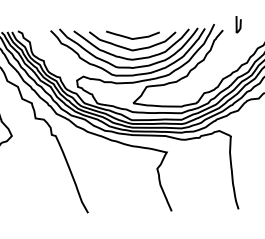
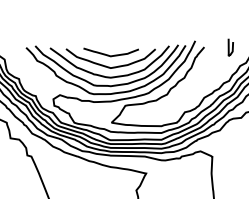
curve: (237, 24) -> (229, 47), moved

